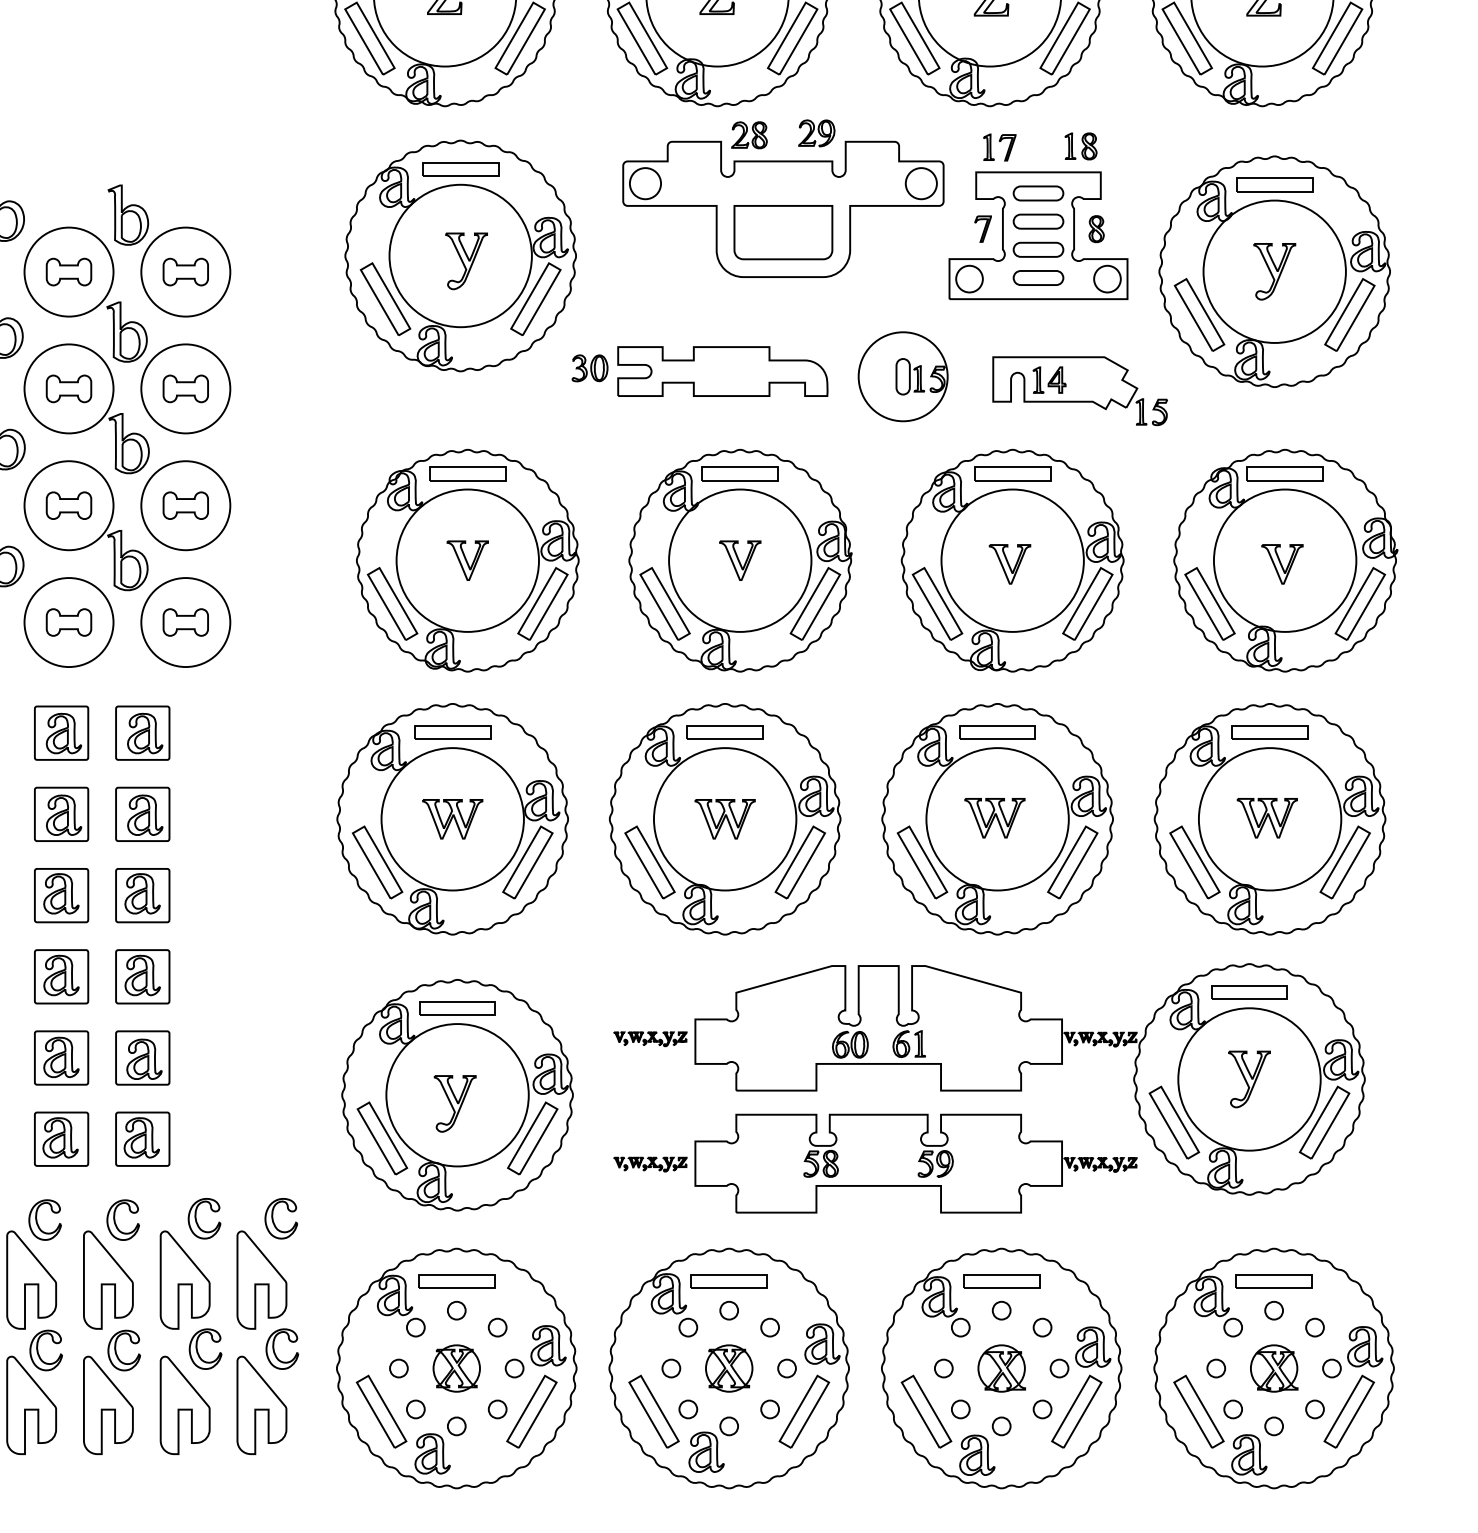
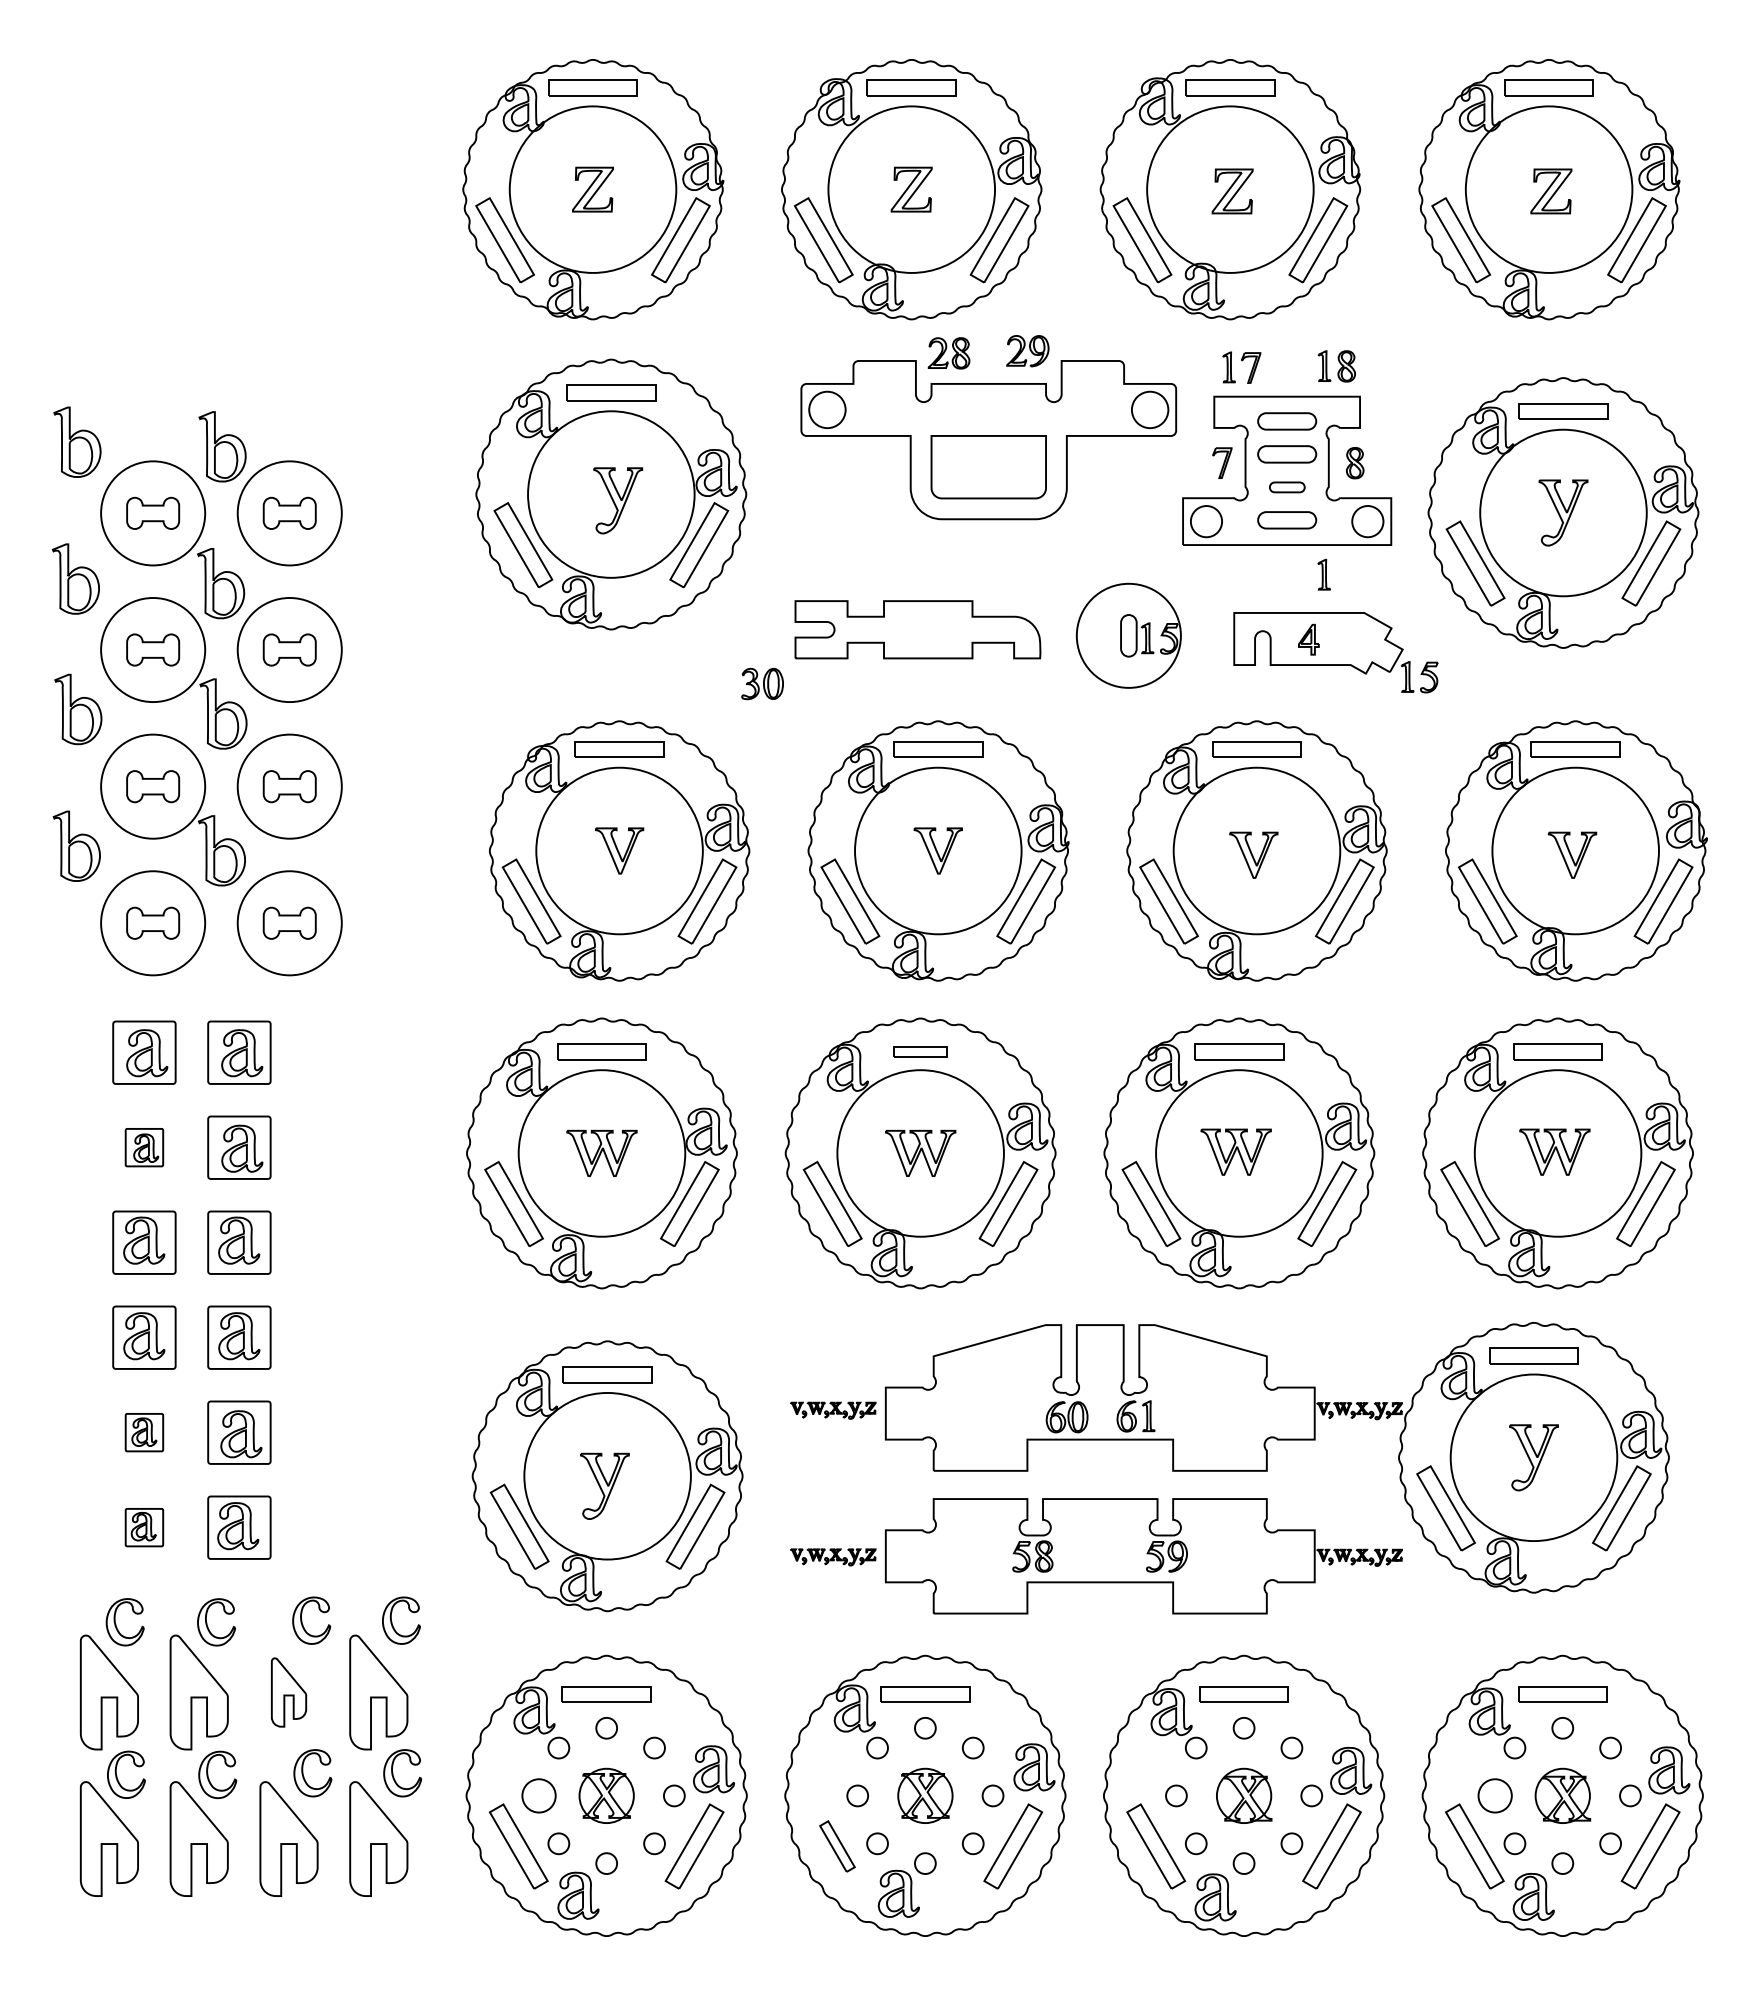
part: (1038, 249) -> (1287, 487), size x0.6
part: (589, 367) -> (762, 683), moved
part: (1037, 379) -> (1323, 574), moved
part: (725, 732) -> (920, 1051), size x0.6
part: (61, 814) -> (144, 1147), size x0.6
part: (61, 1057) -> (144, 1432), size x0.6
part: (61, 1139) -> (144, 1527), size x0.6
part: (184, 1280) -> (288, 1692), size x0.6
part: (398, 1368) -> (538, 1795), size x1.6
part: (1215, 1368) -> (1494, 1795), size x1.6
part: (654, 1411) -> (837, 1846), size x0.6

